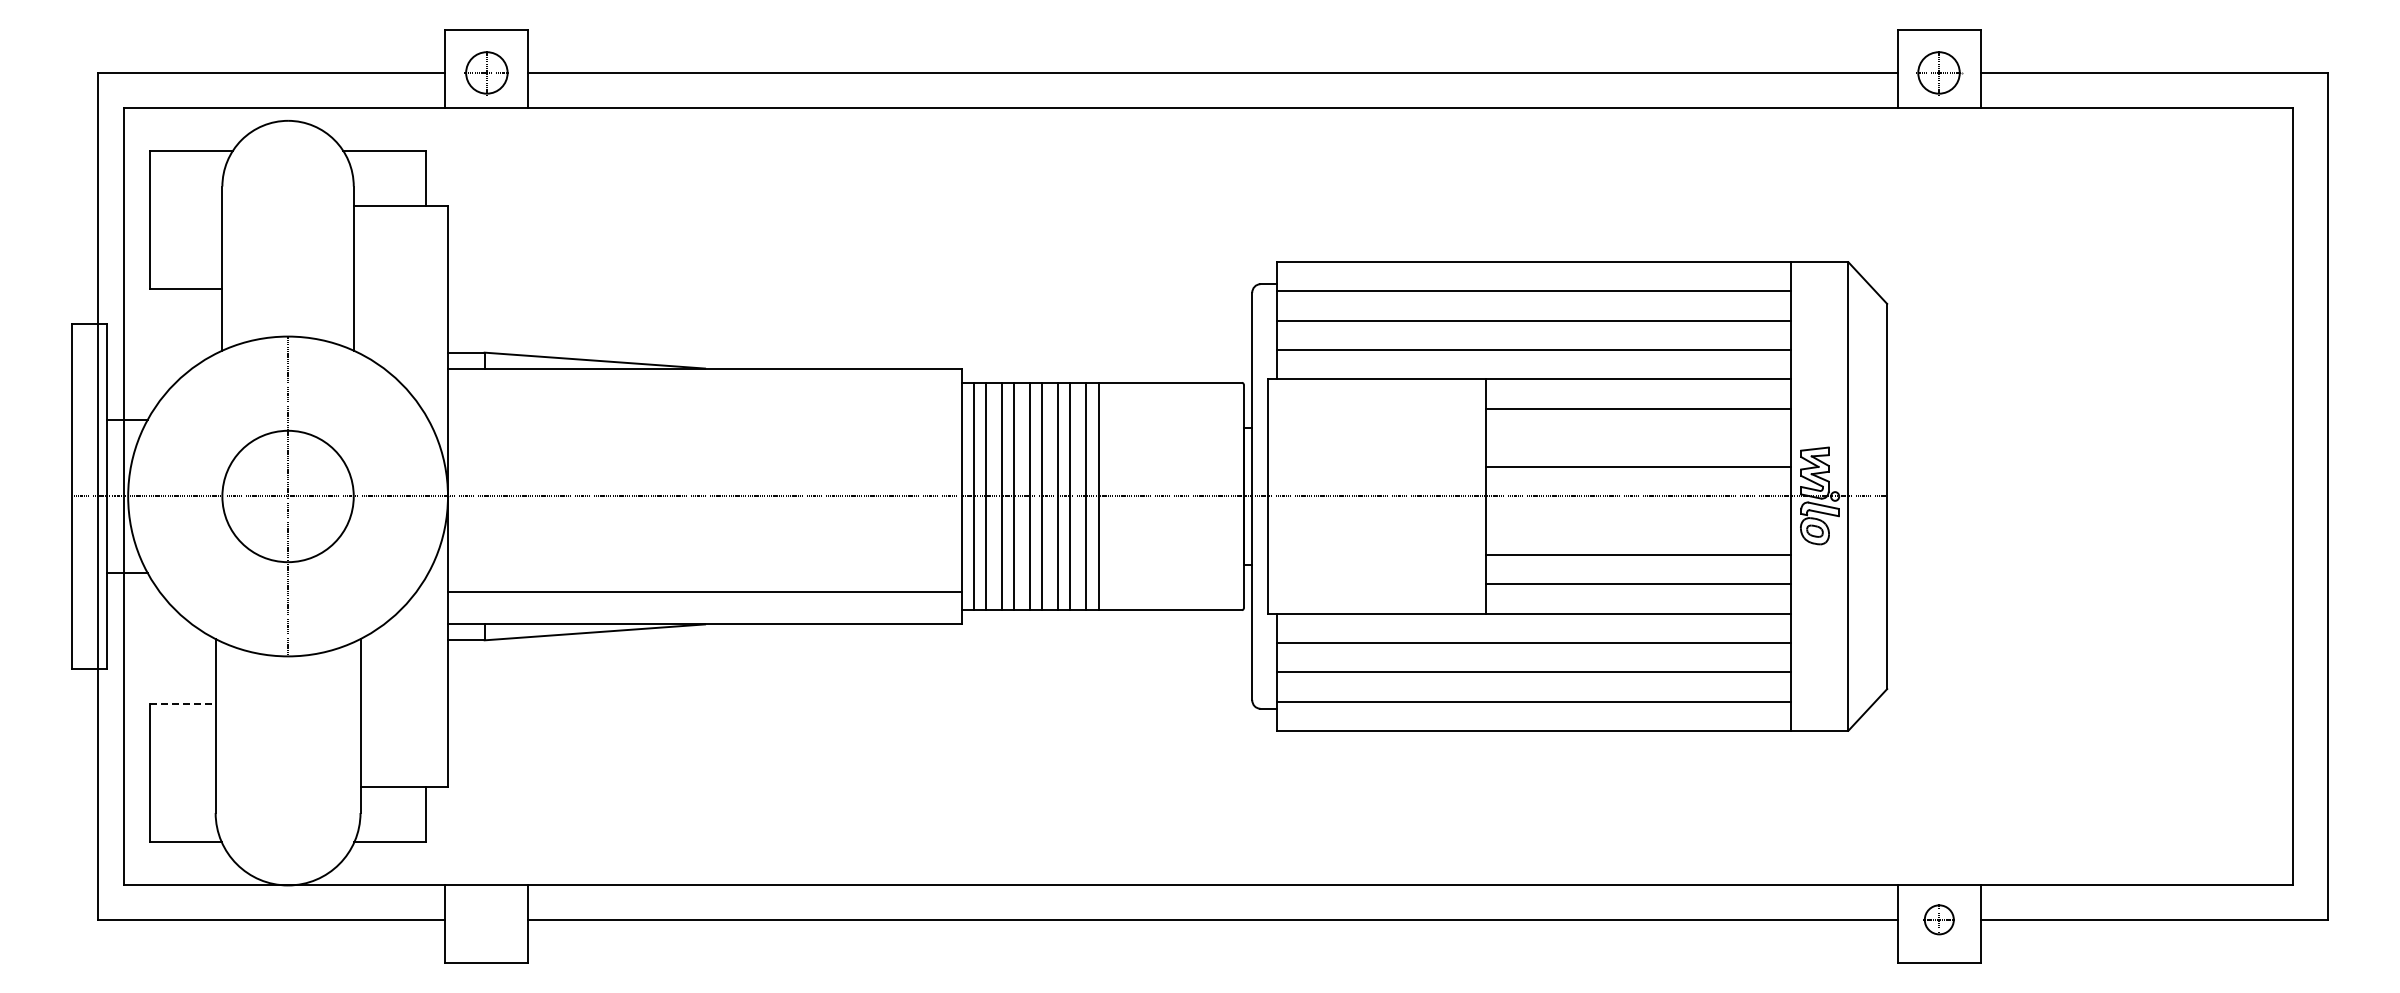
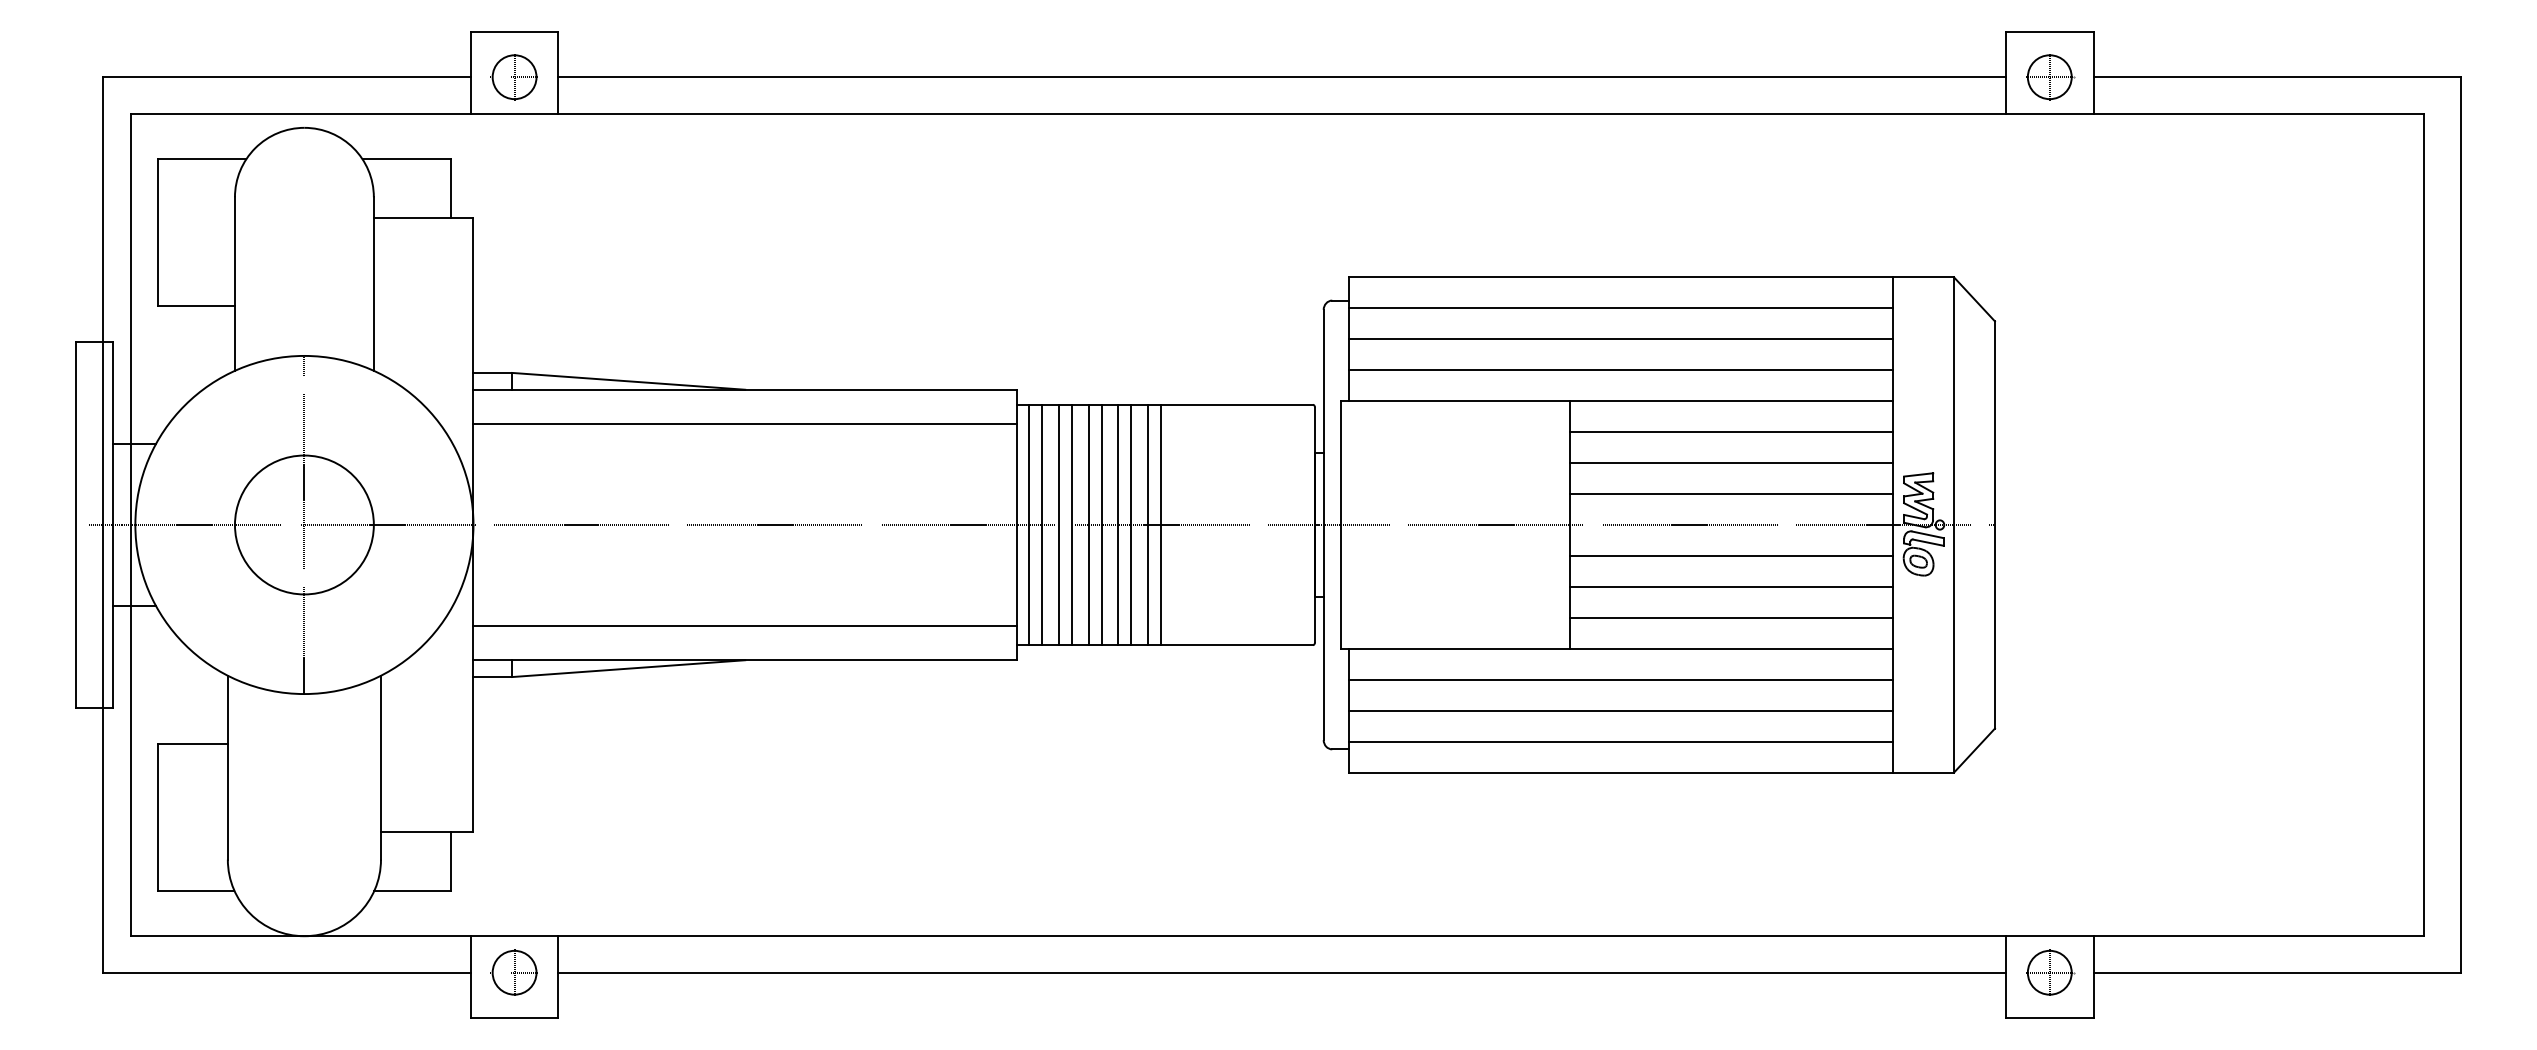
line: (705, 400) -> (745, 423), added
line: (1637, 437) -> (1731, 462), added
line: (1637, 525) -> (1731, 555), added
line: (182, 703) -> (192, 743), dashed -> solid
part: (486, 919) -> (514, 972), added
part: (1939, 919) -> (2050, 972), size x1.43

